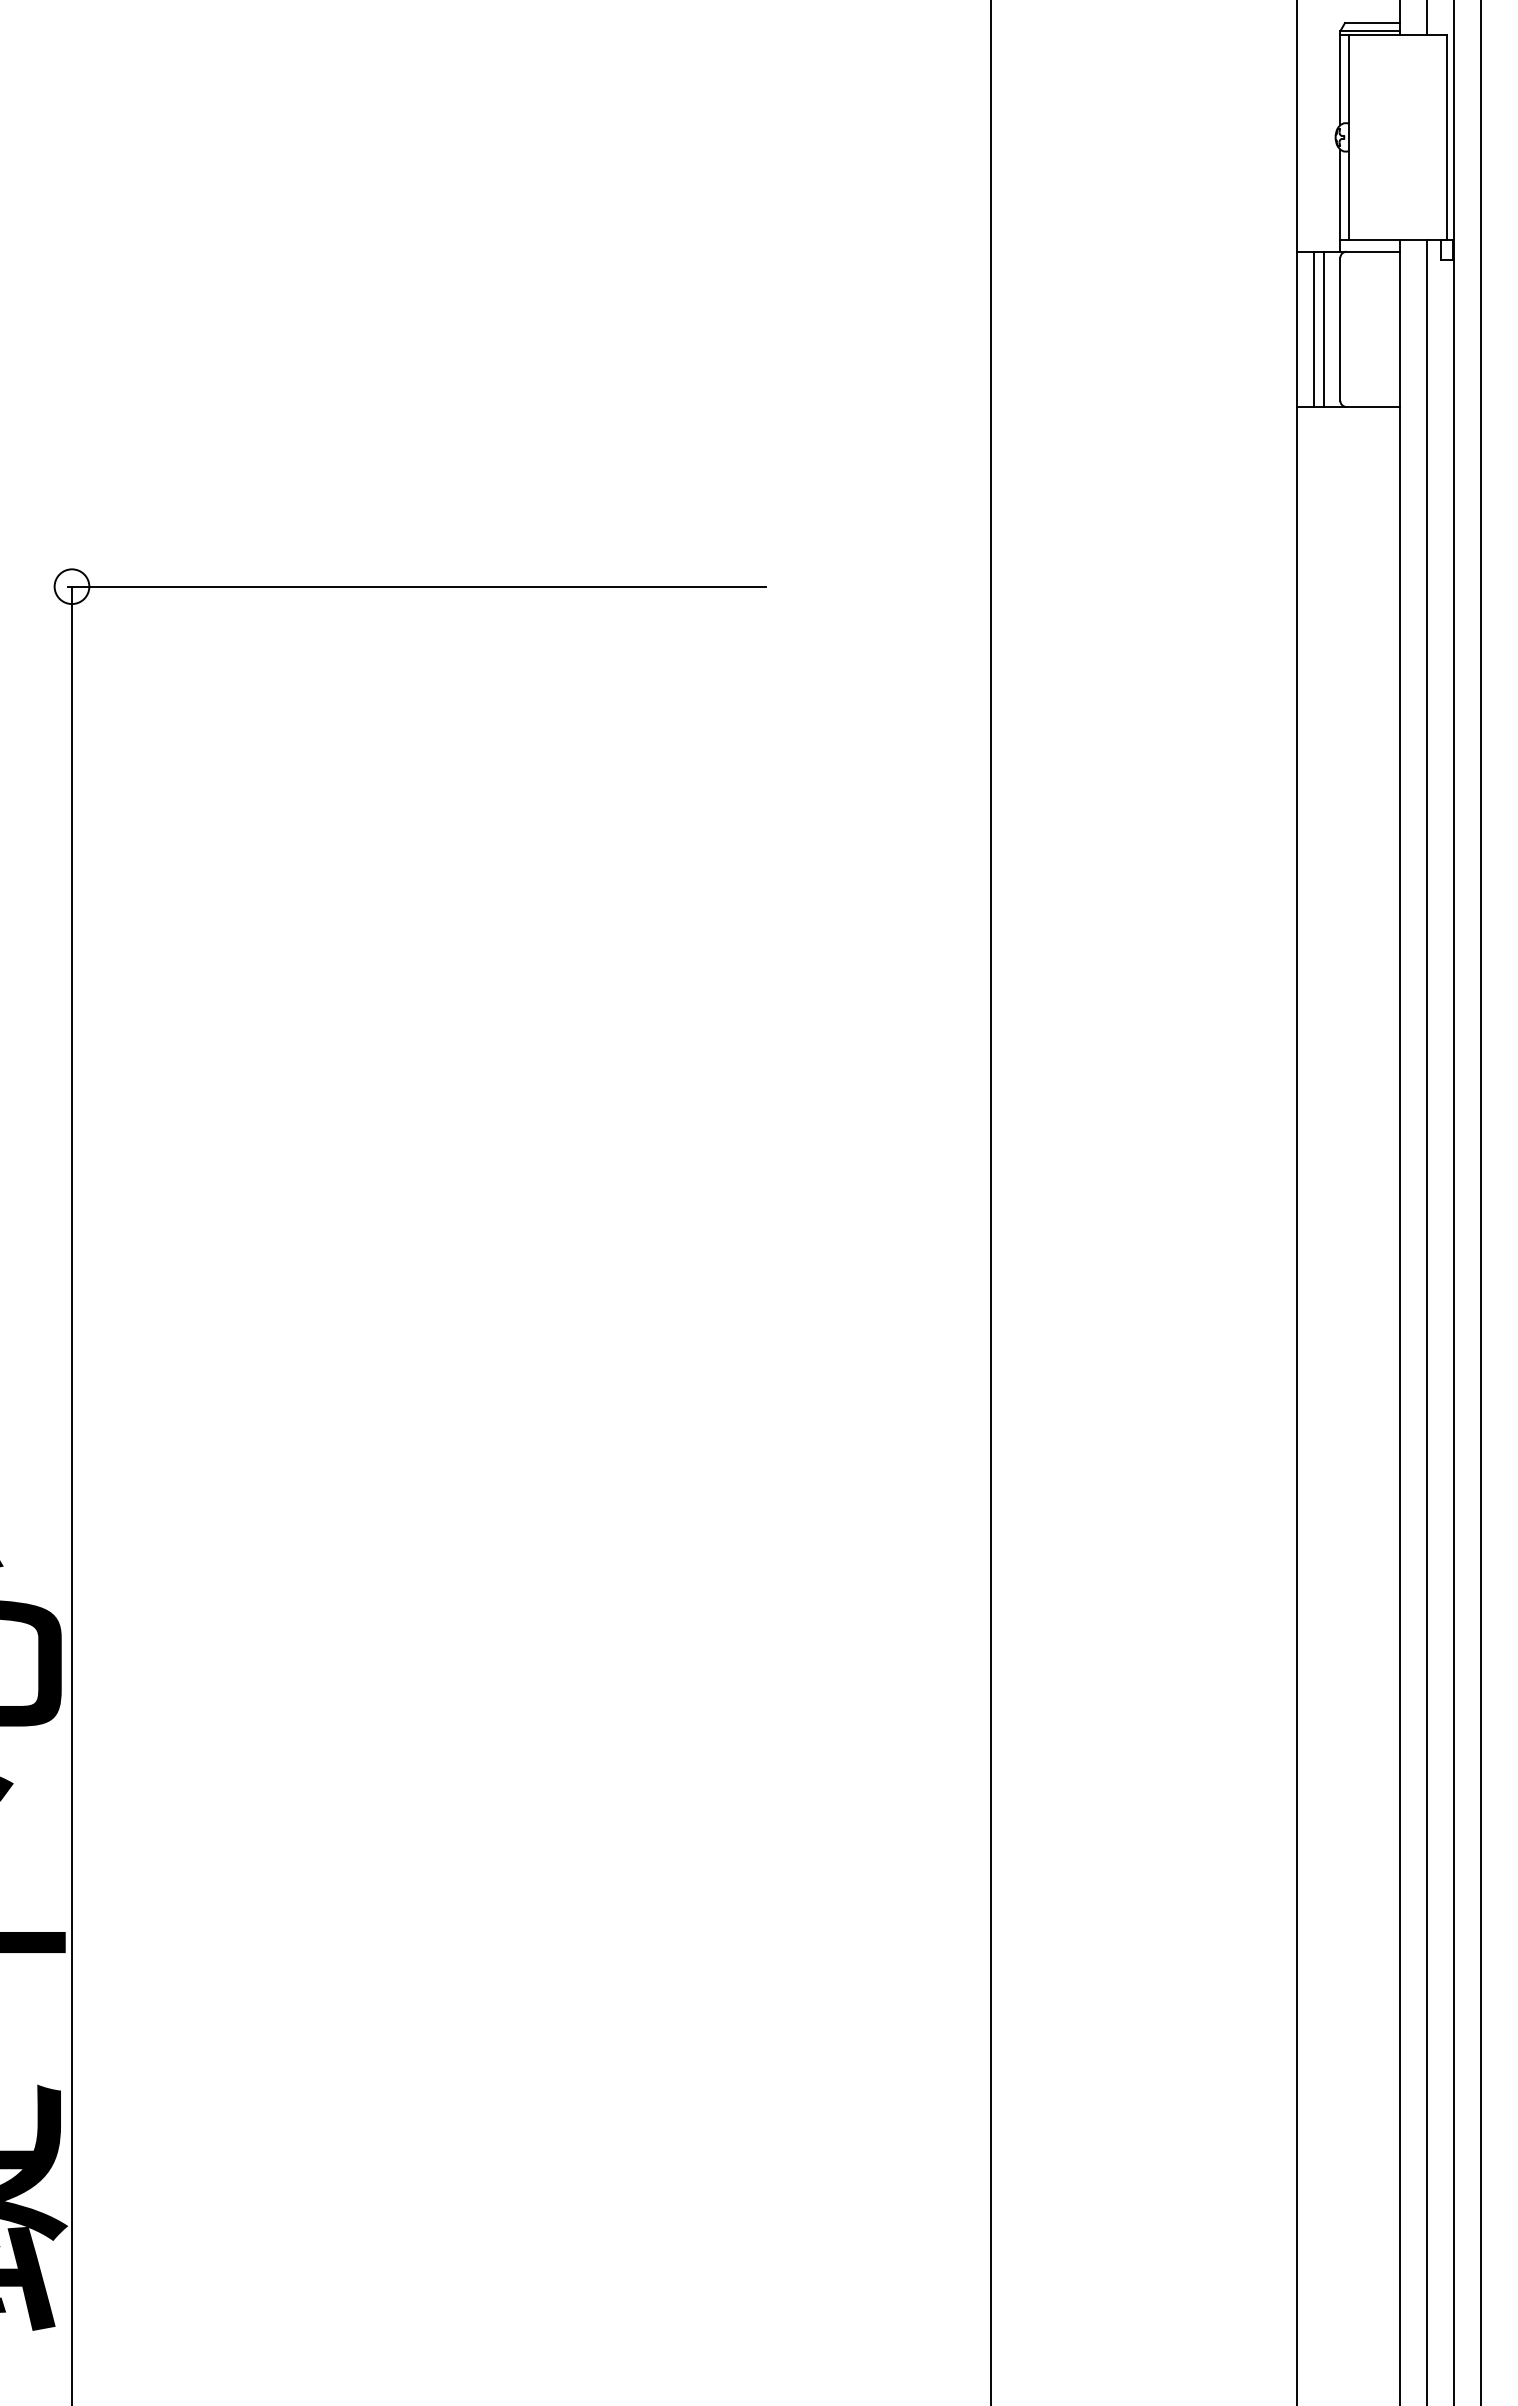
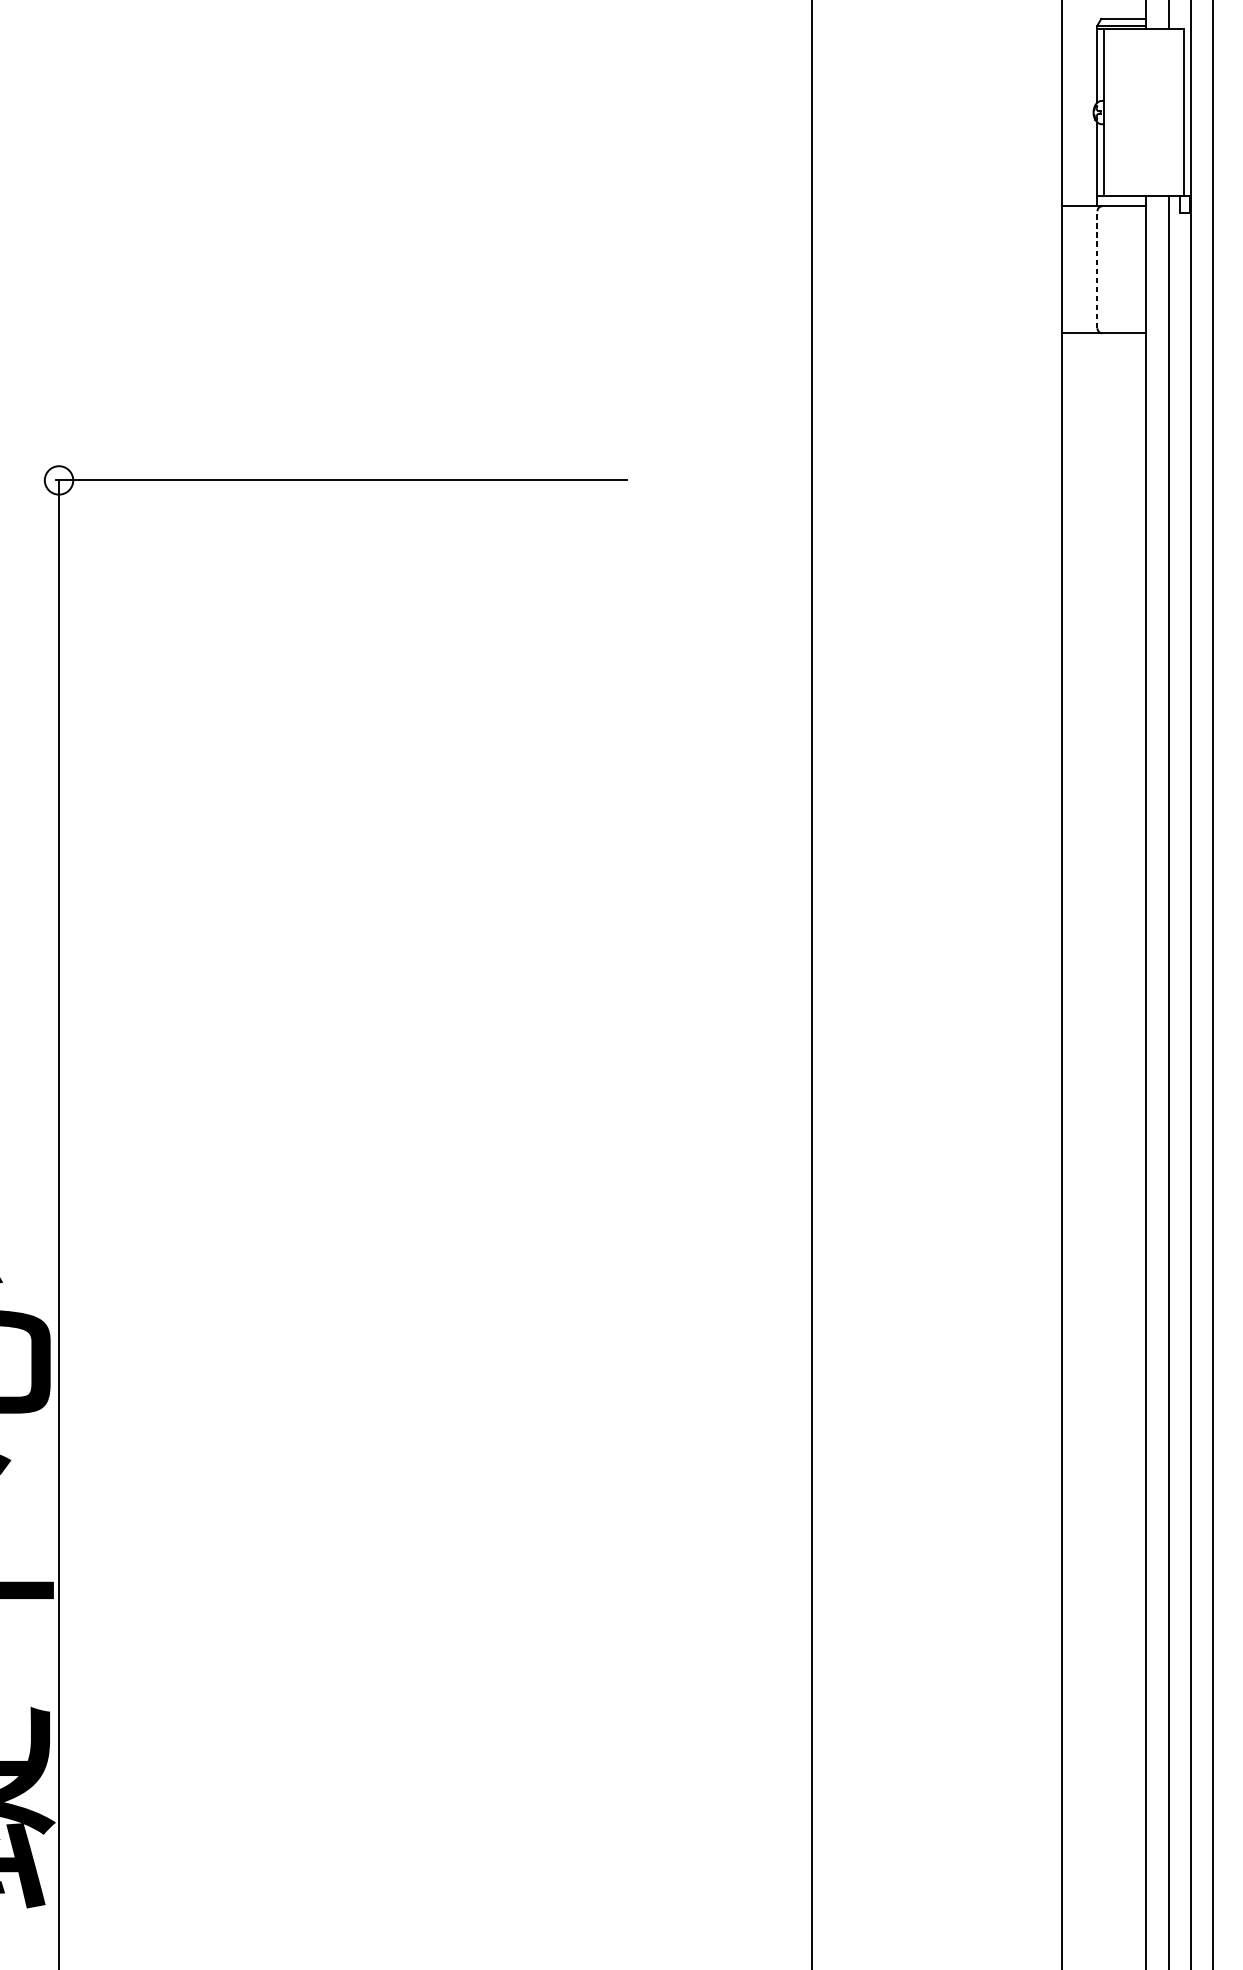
line: (1313, 328) -> (1075, 269), removed
line: (1324, 328) -> (1084, 269), removed
line: (1340, 328) -> (1097, 269), solid -> dashed

